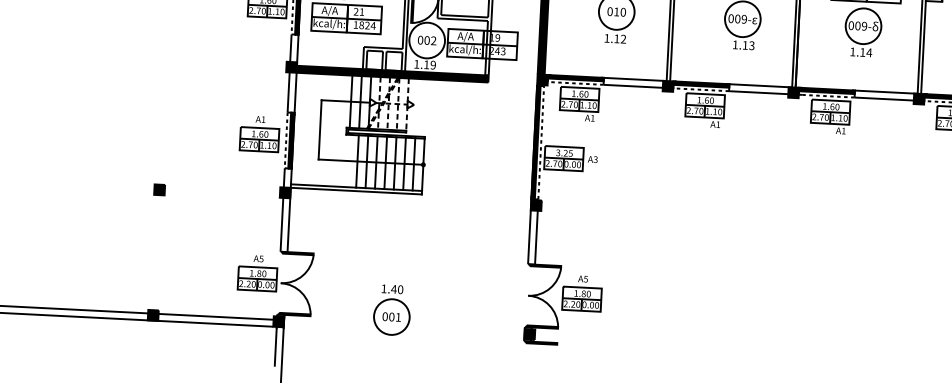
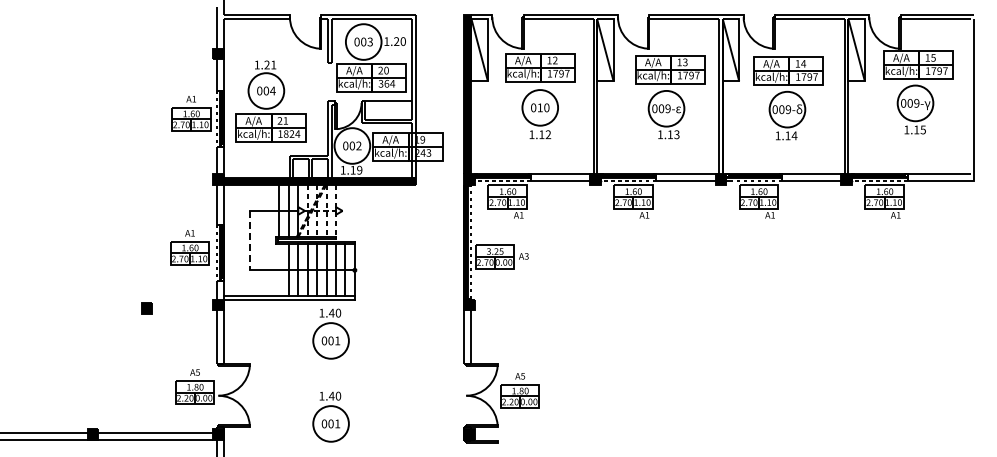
line: (319, 129) -> (249, 240), solid -> dashed
part: (159, 189) -> (146, 308), moved
part: (395, 226) -> (330, 333), added

